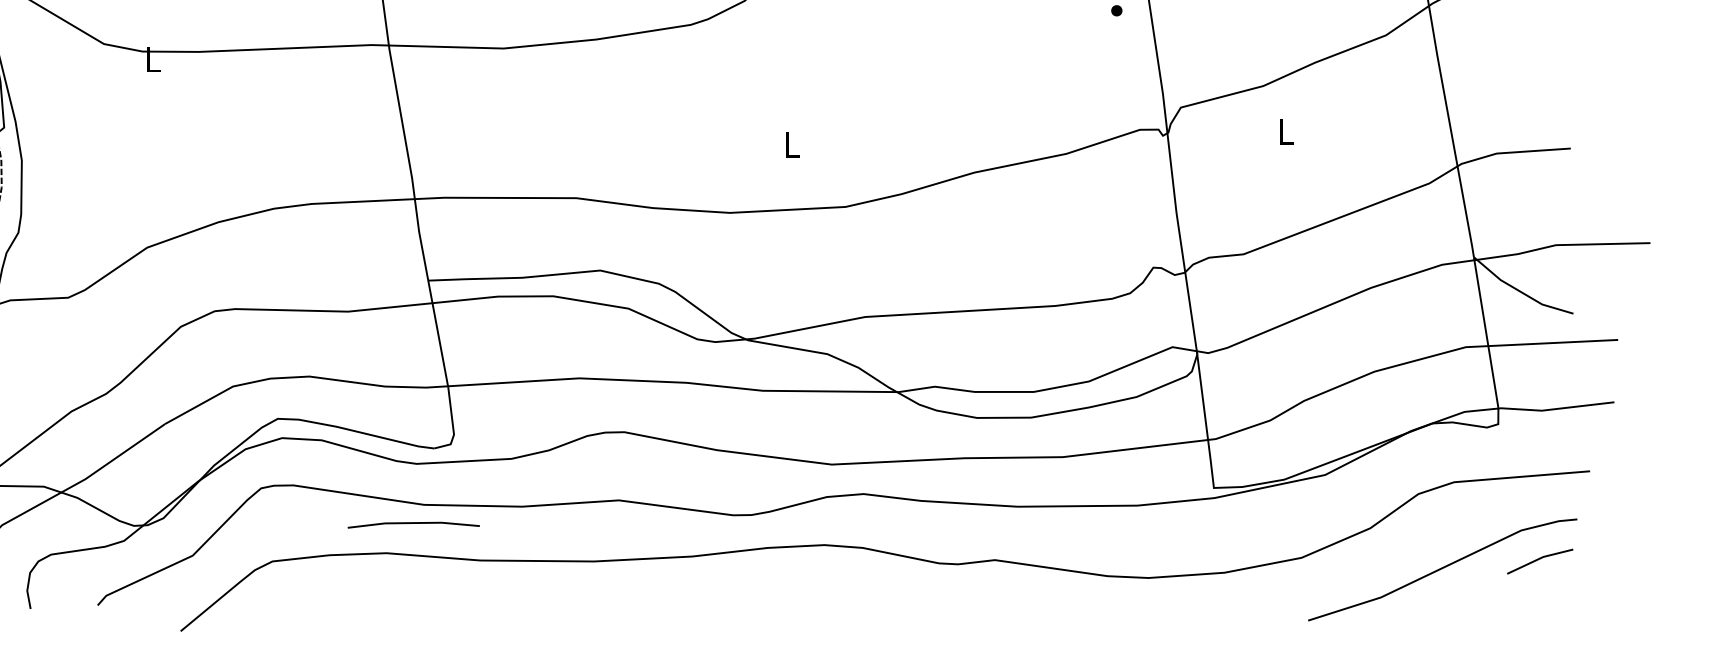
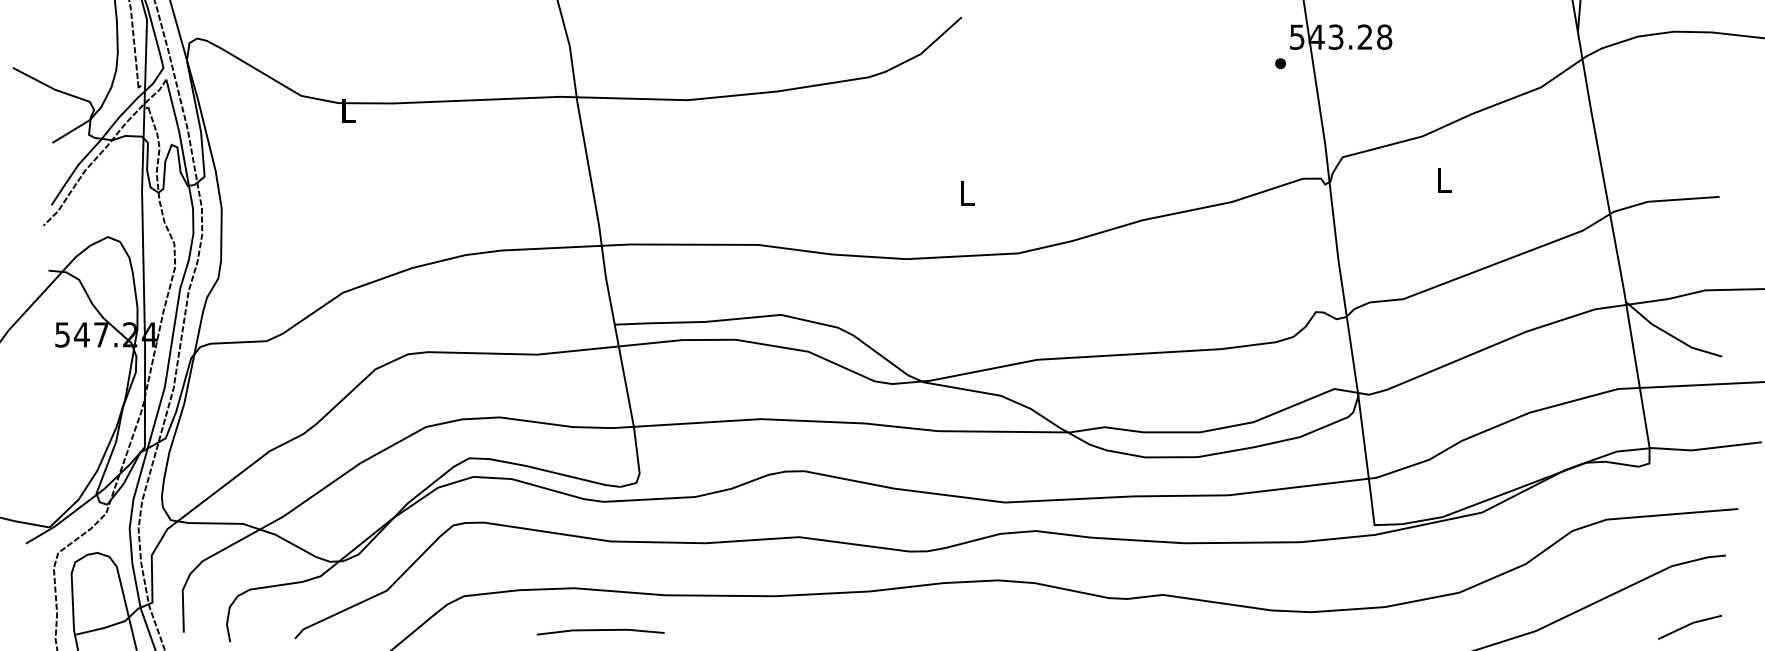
line: (413, 523) -> (600, 630), moved
line: (1539, 559) -> (1689, 625), moved

